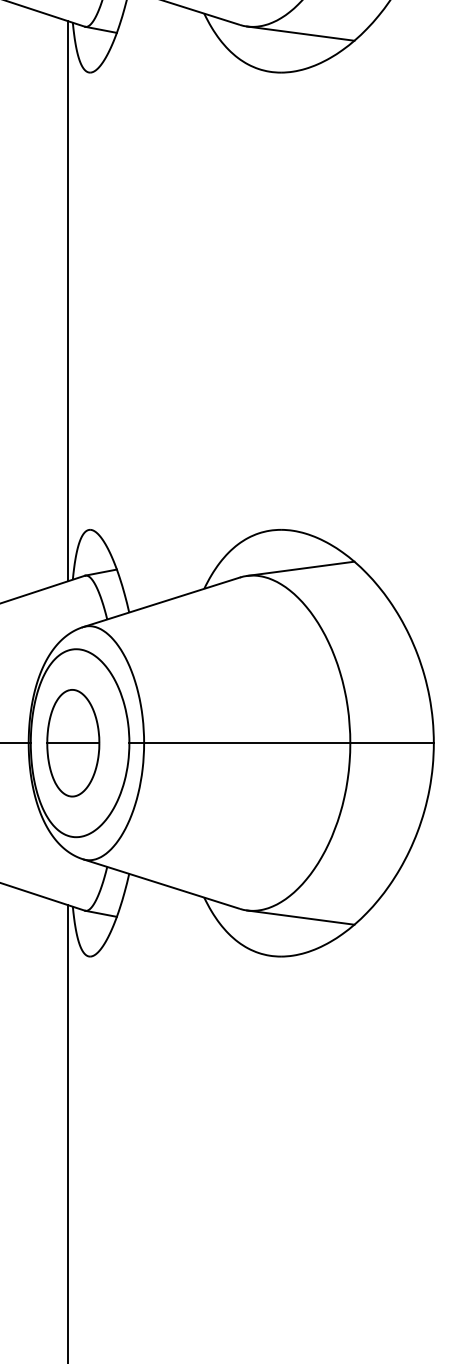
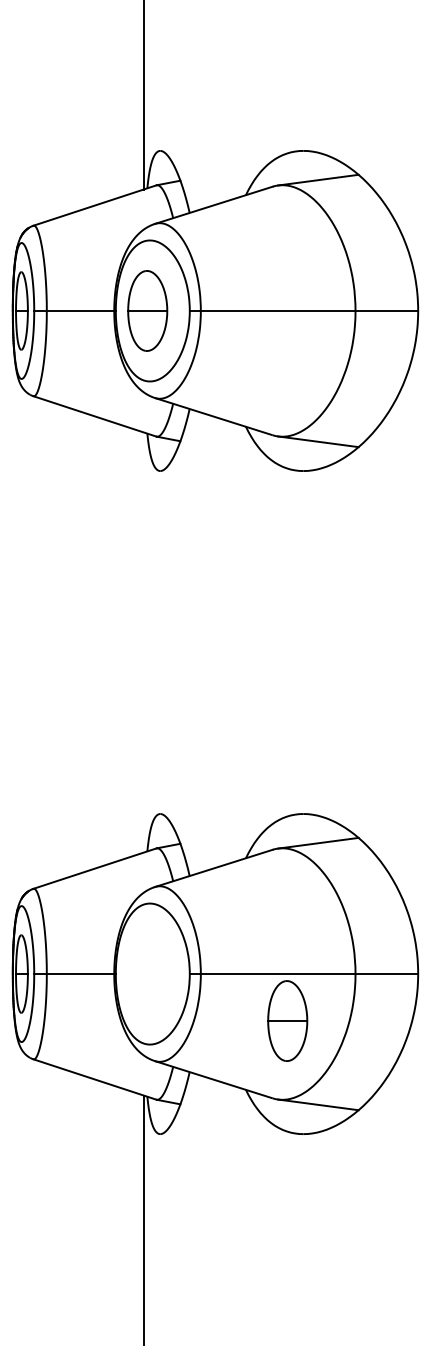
line: (67, 301) -> (143, 642), removed
part: (73, 742) -> (287, 1020), moved

